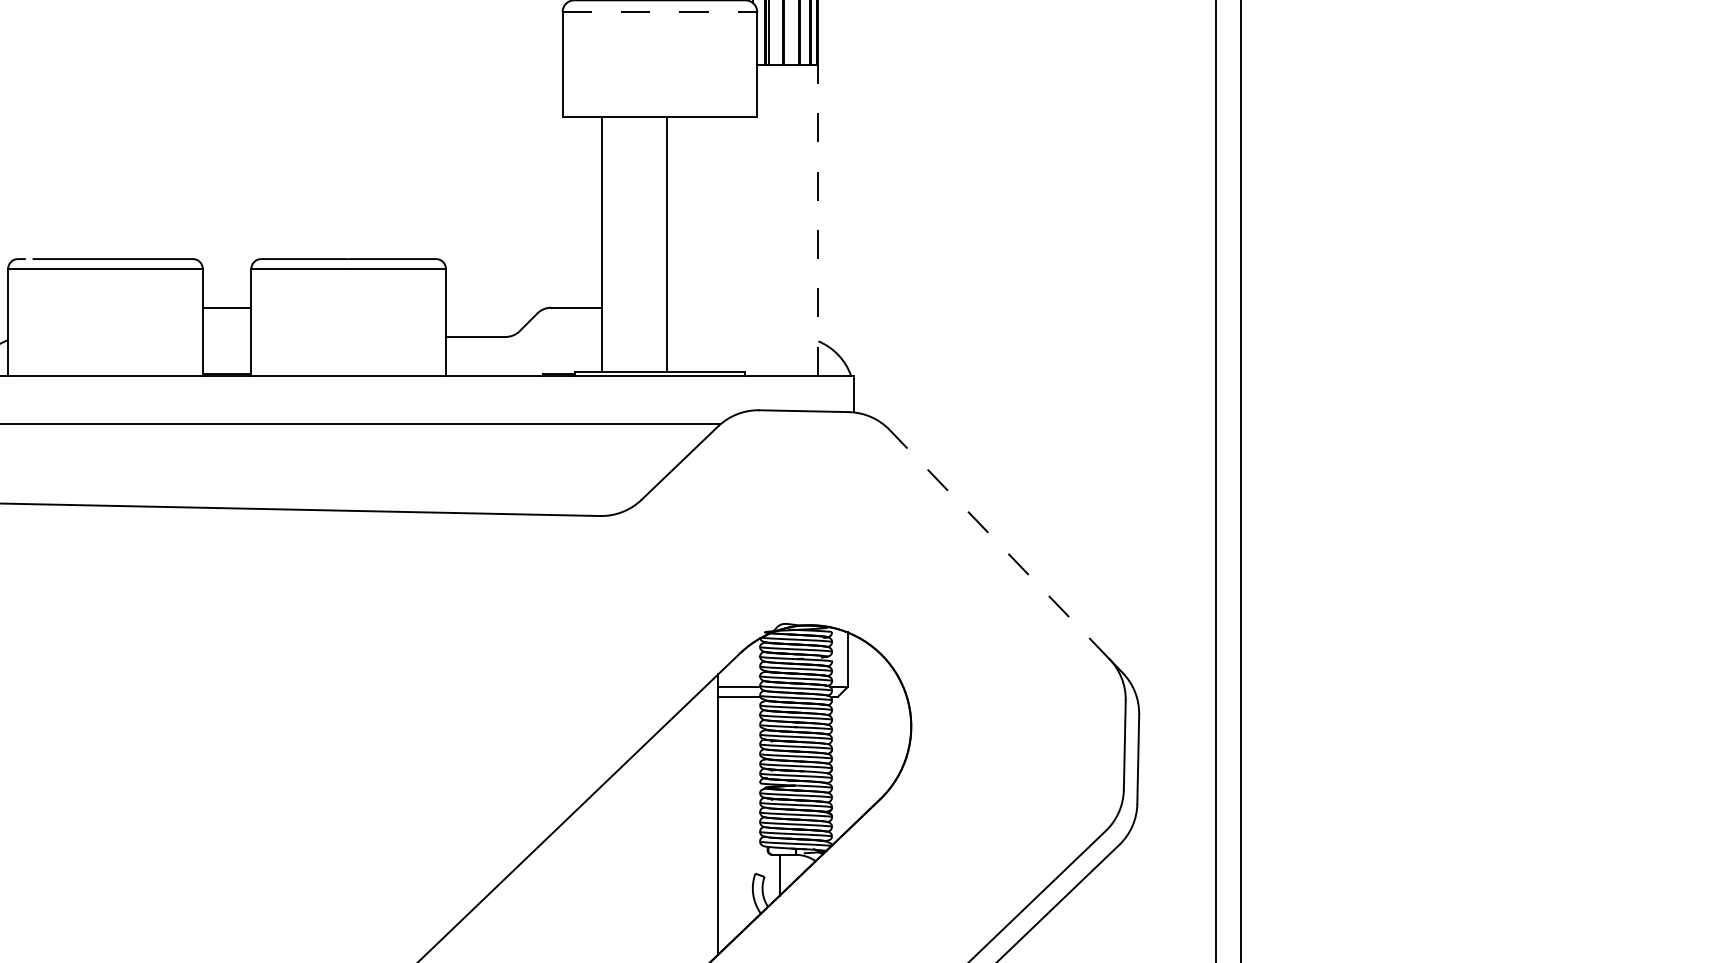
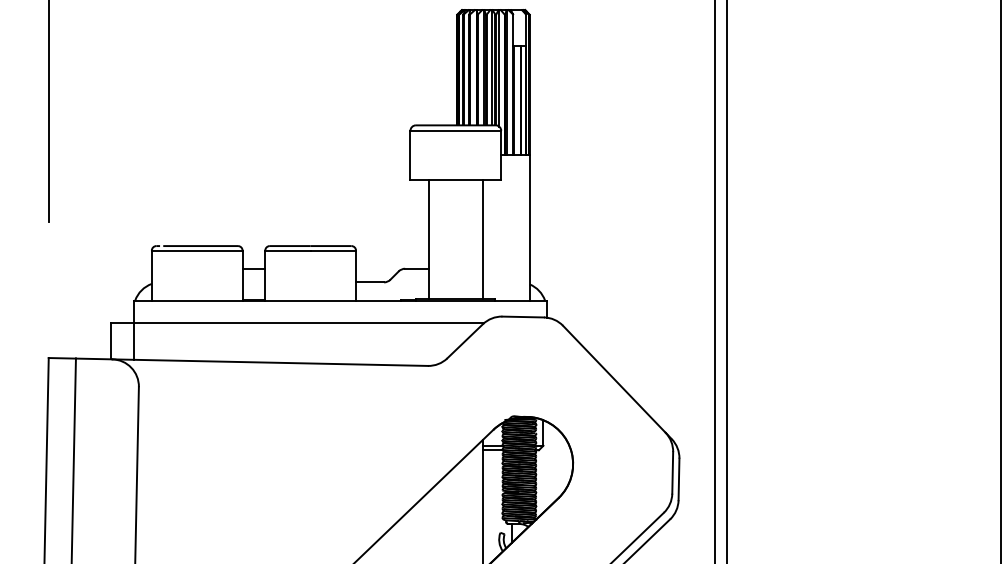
line: (661, 11) -> (456, 130), dashed -> solid
line: (817, 219) -> (529, 227), dashed -> solid
line: (667, 242) -> (483, 238), moved
line: (997, 542) -> (613, 378), dashed -> solid

